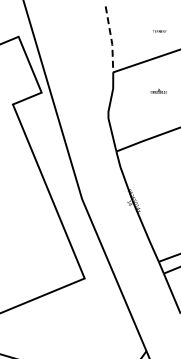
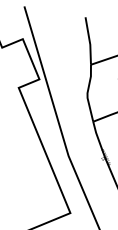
line: (111, 39) -> (89, 41), dashed -> solid

